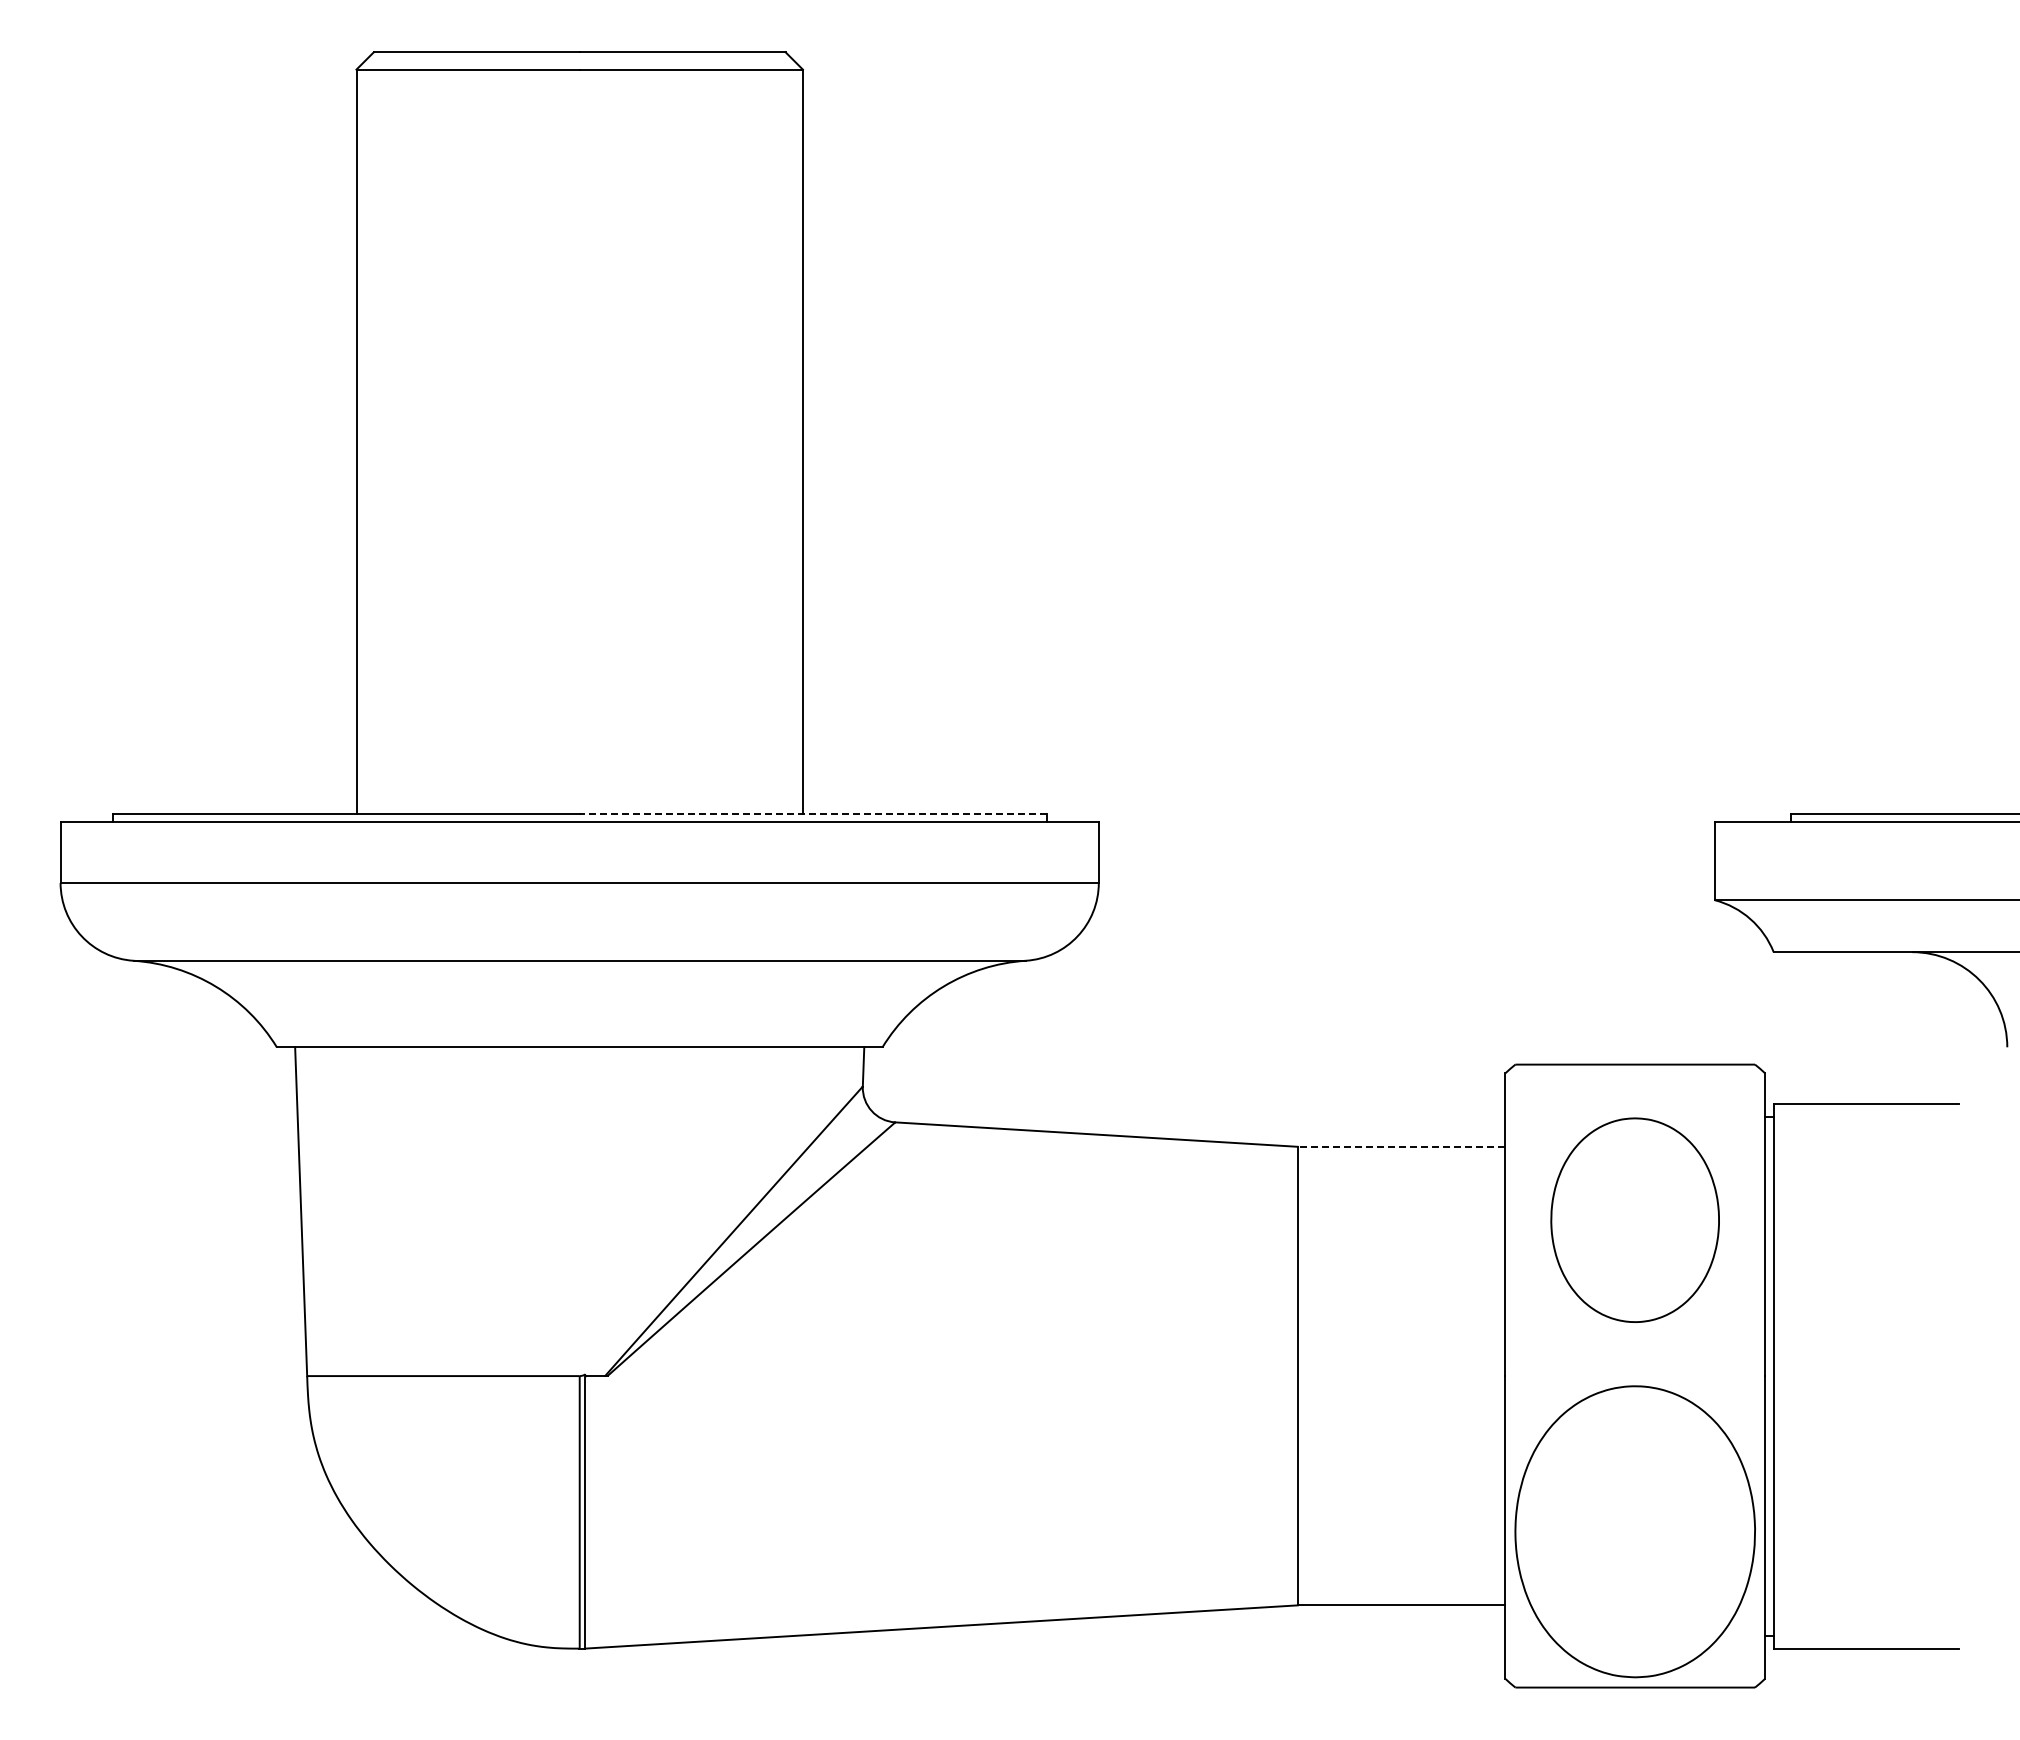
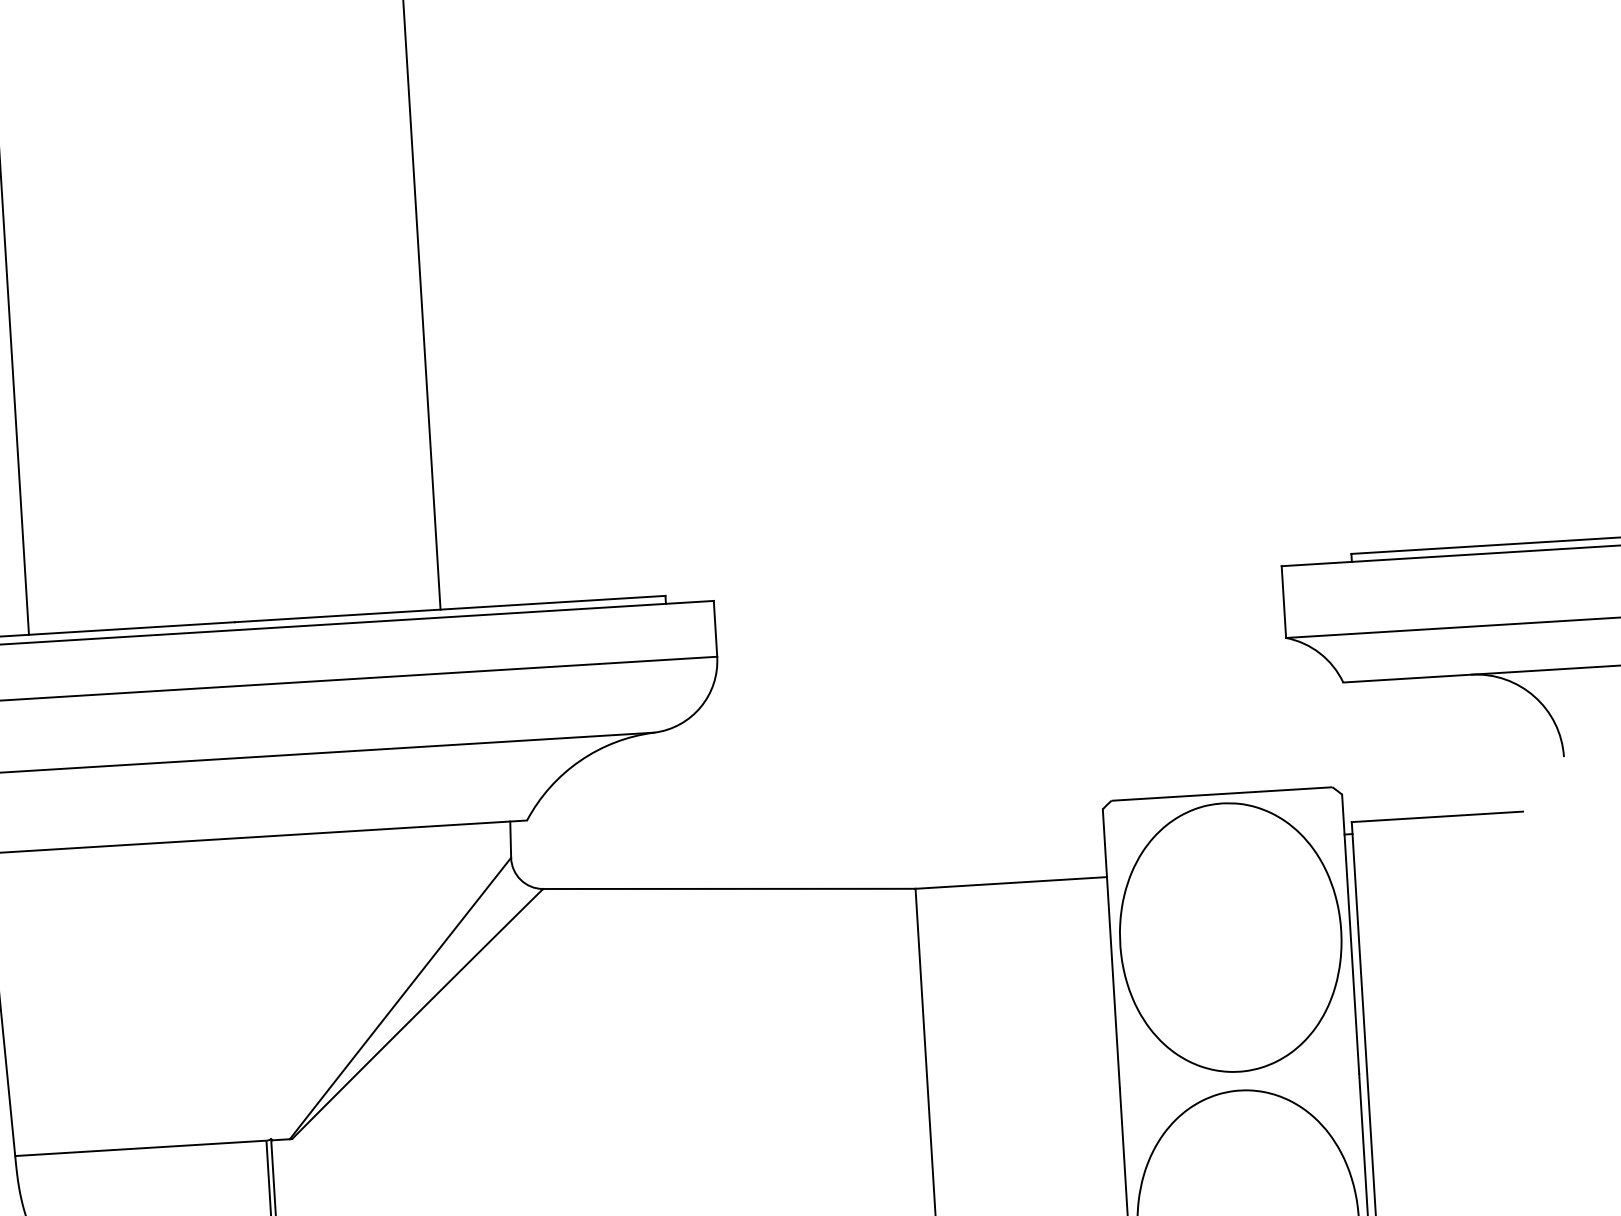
line: (813, 813) -> (450, 608), dashed -> solid
line: (1401, 1146) -> (1011, 882), dashed -> solid
part: (1634, 1219) -> (1230, 936), size x1.43

